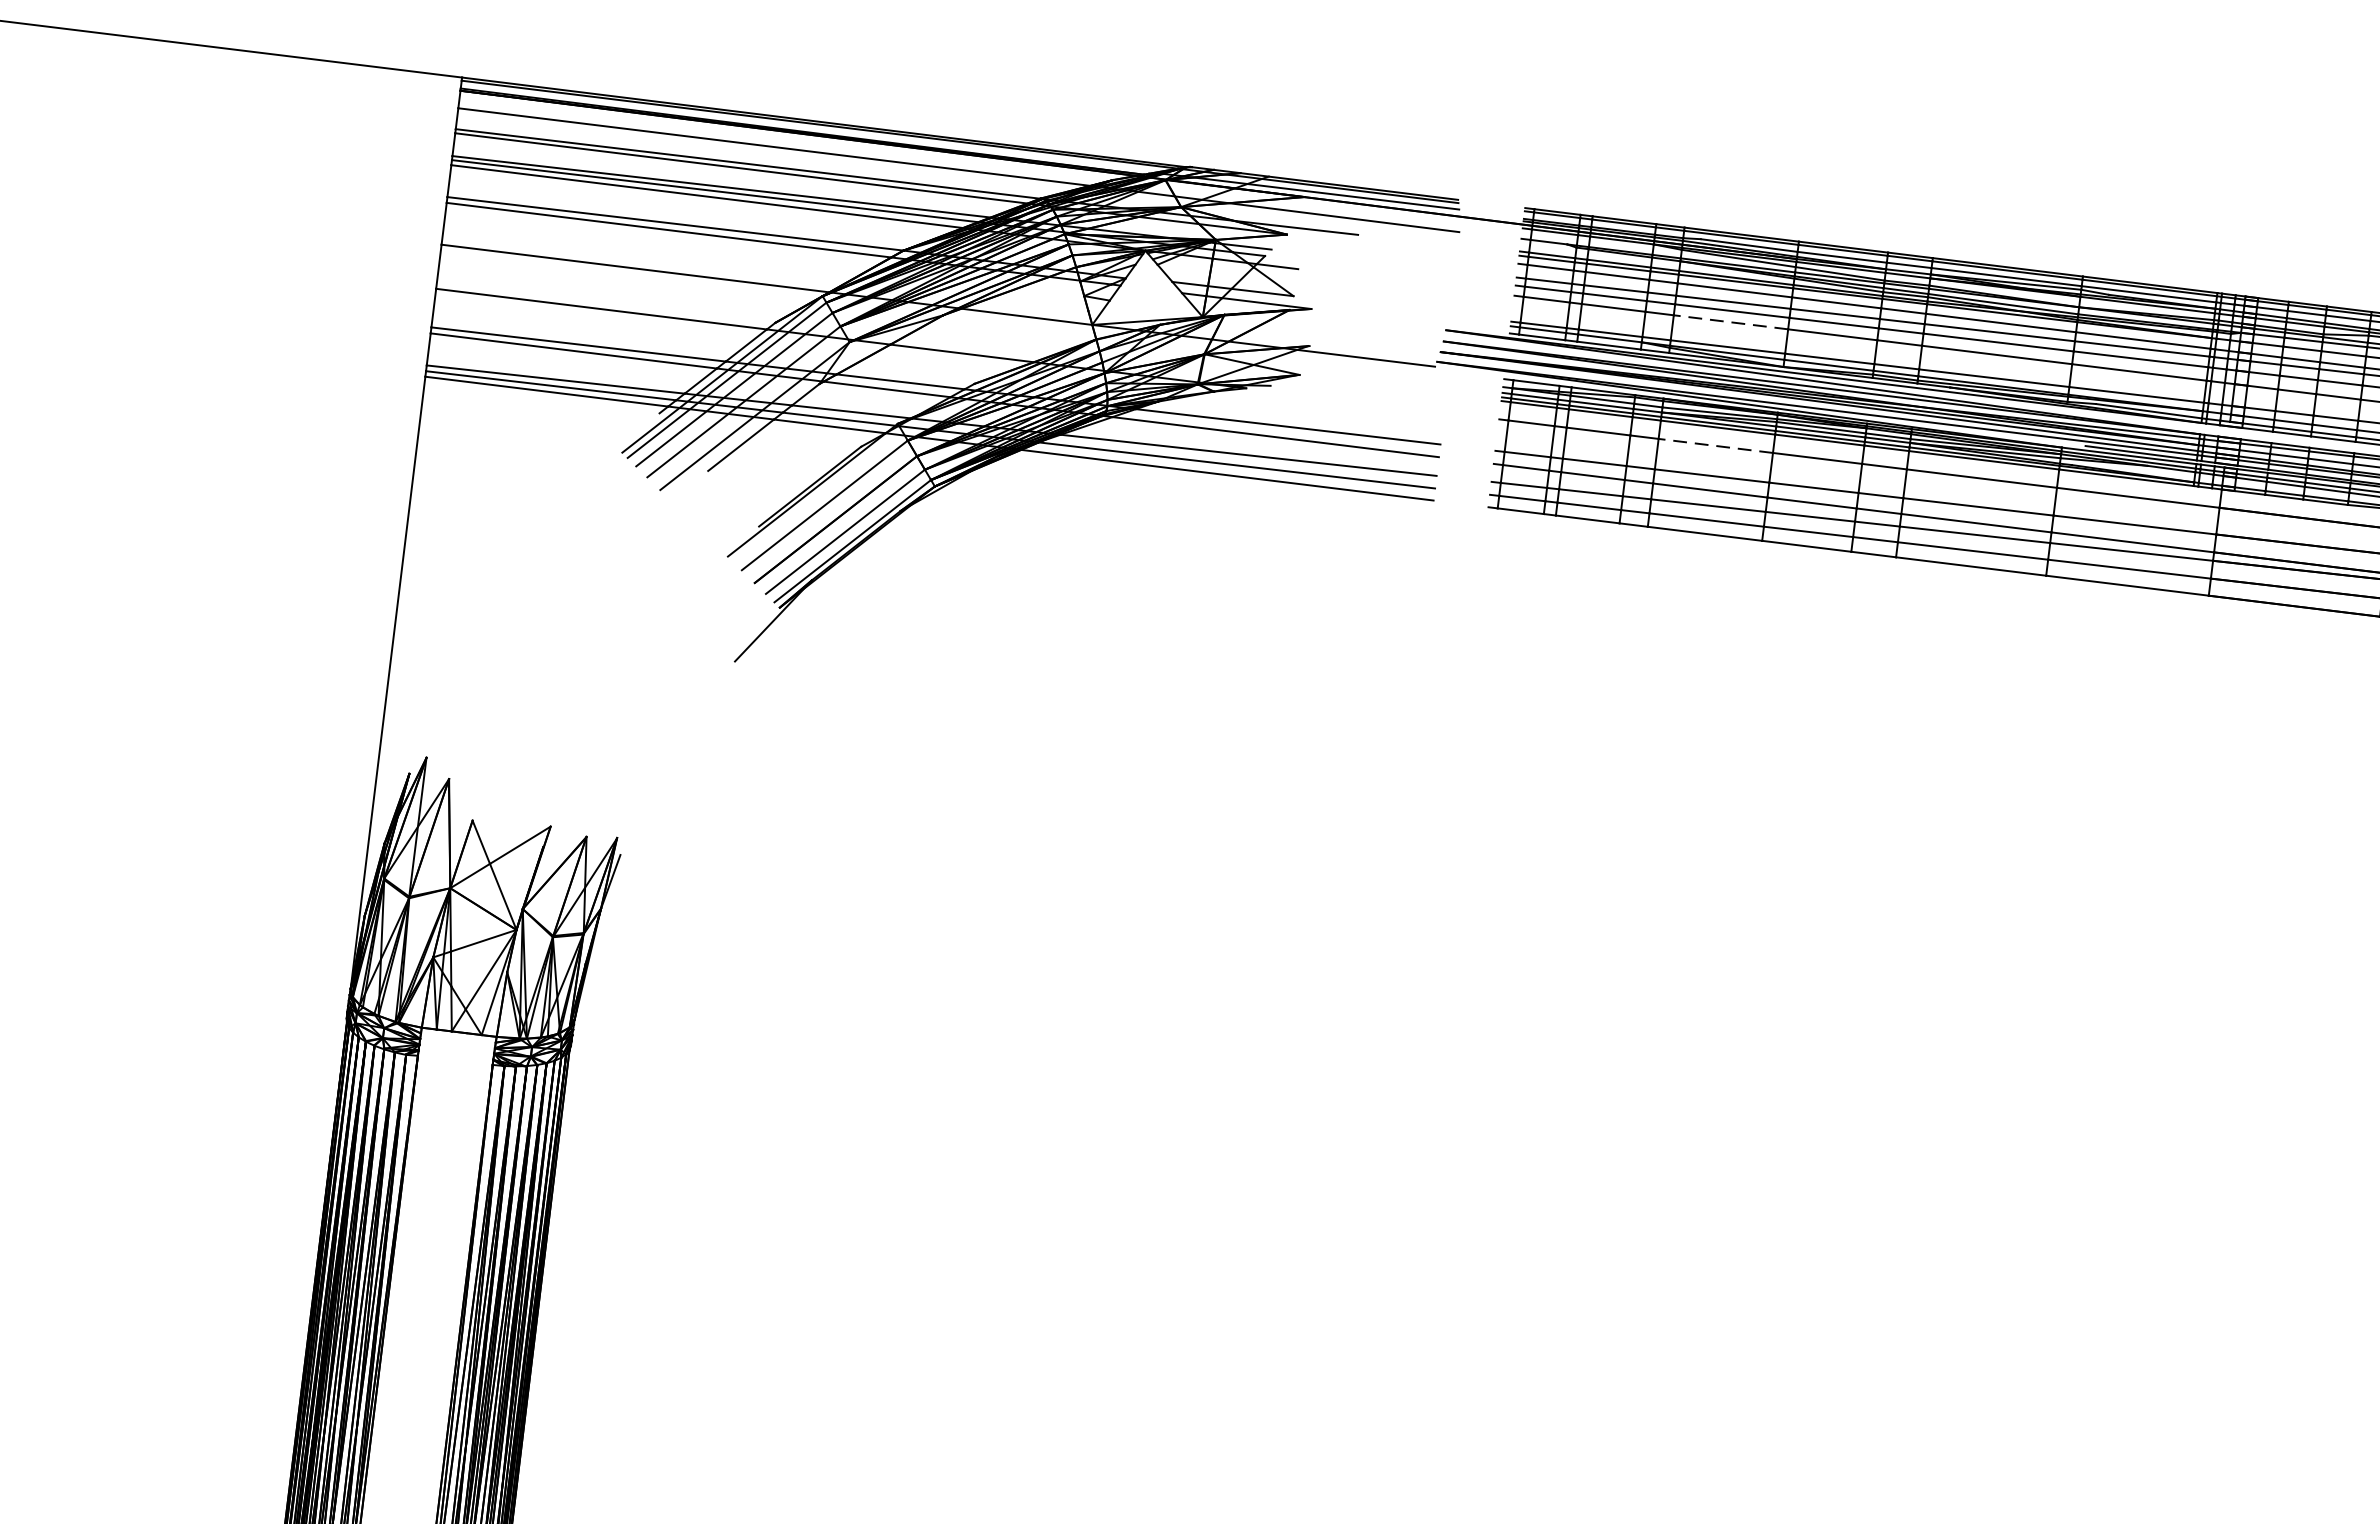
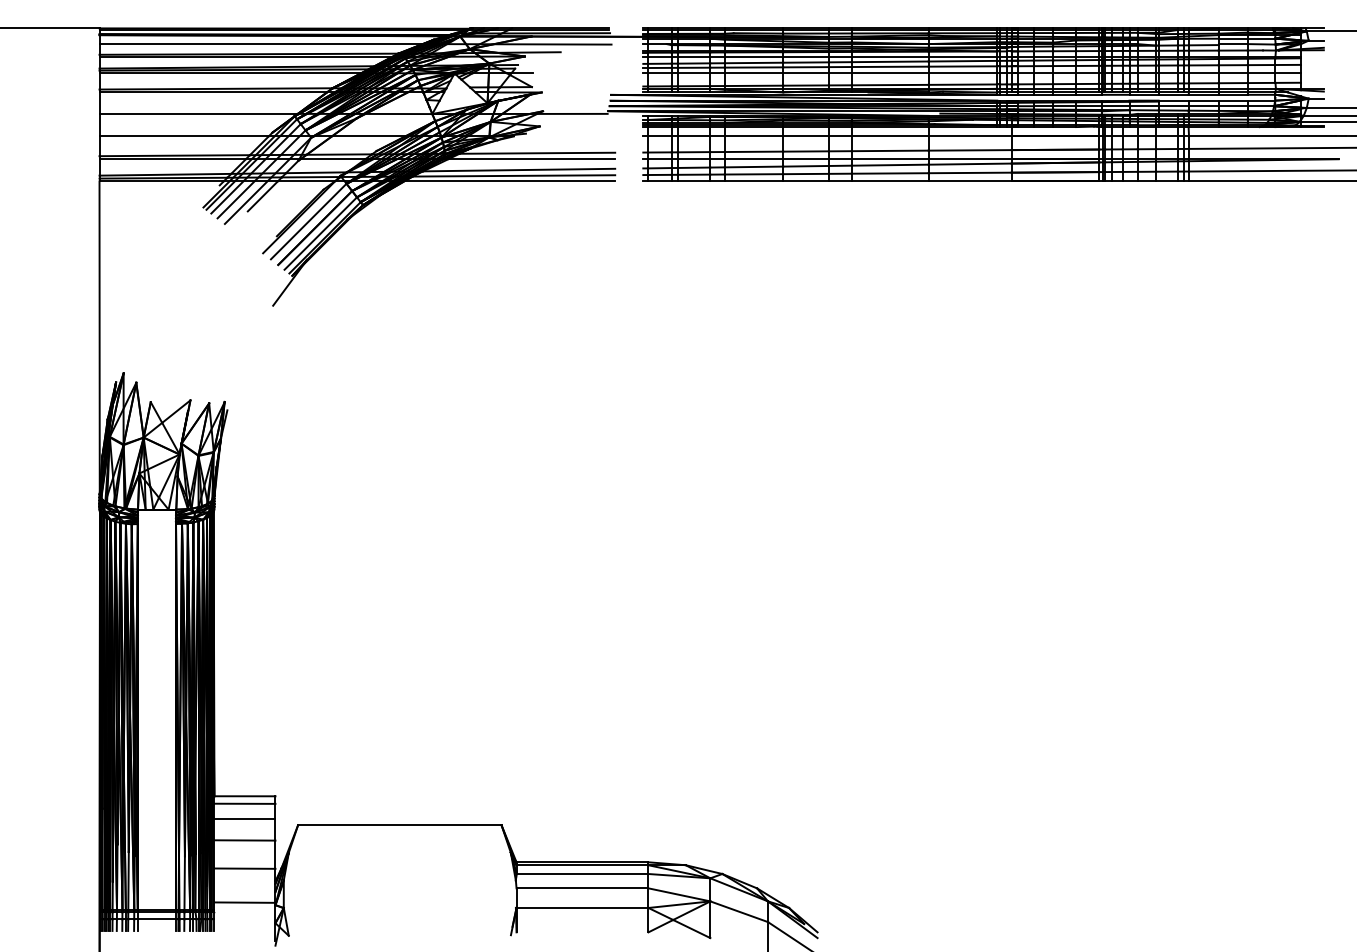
line: (1729, 322) -> (753, 73), dashed -> solid
line: (1714, 445) -> (753, 136), dashed -> solid

